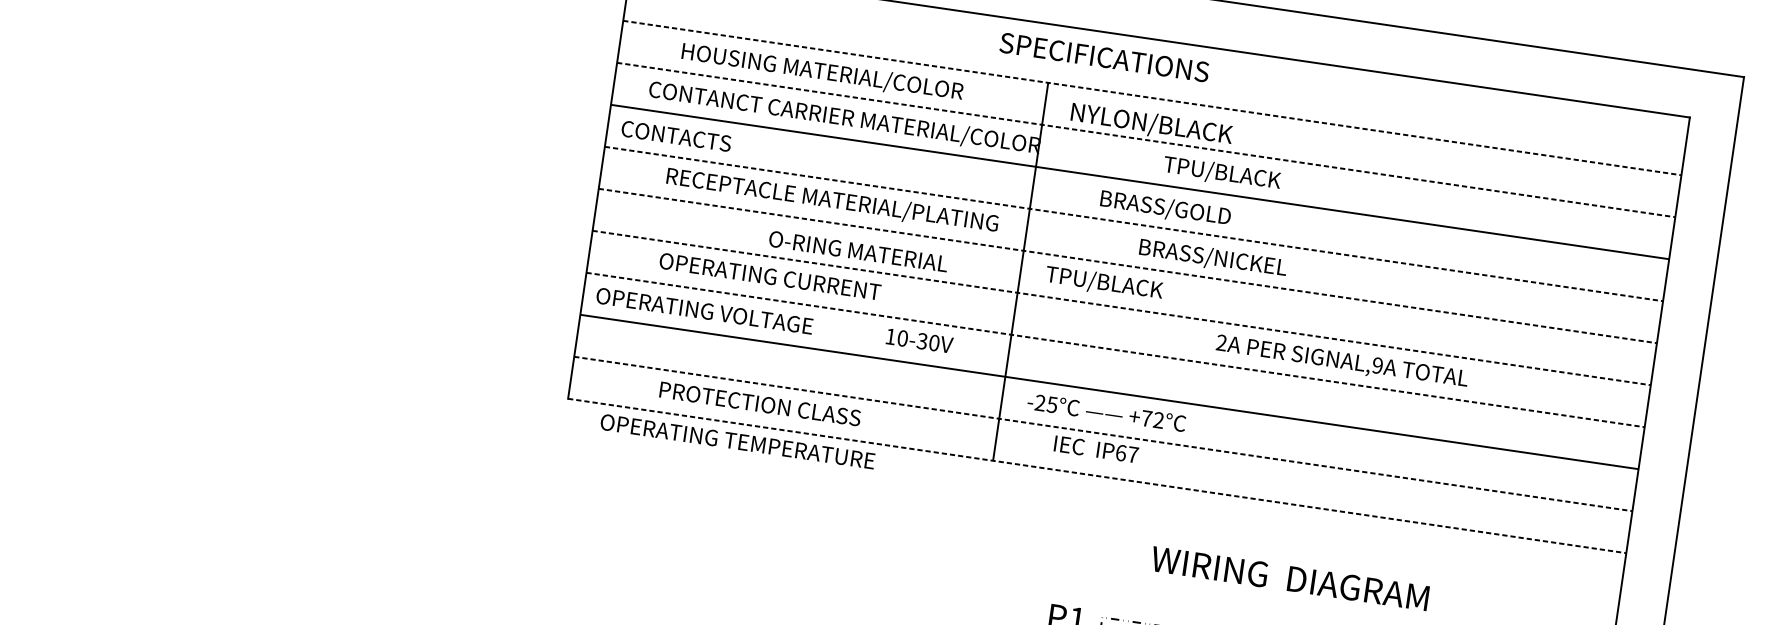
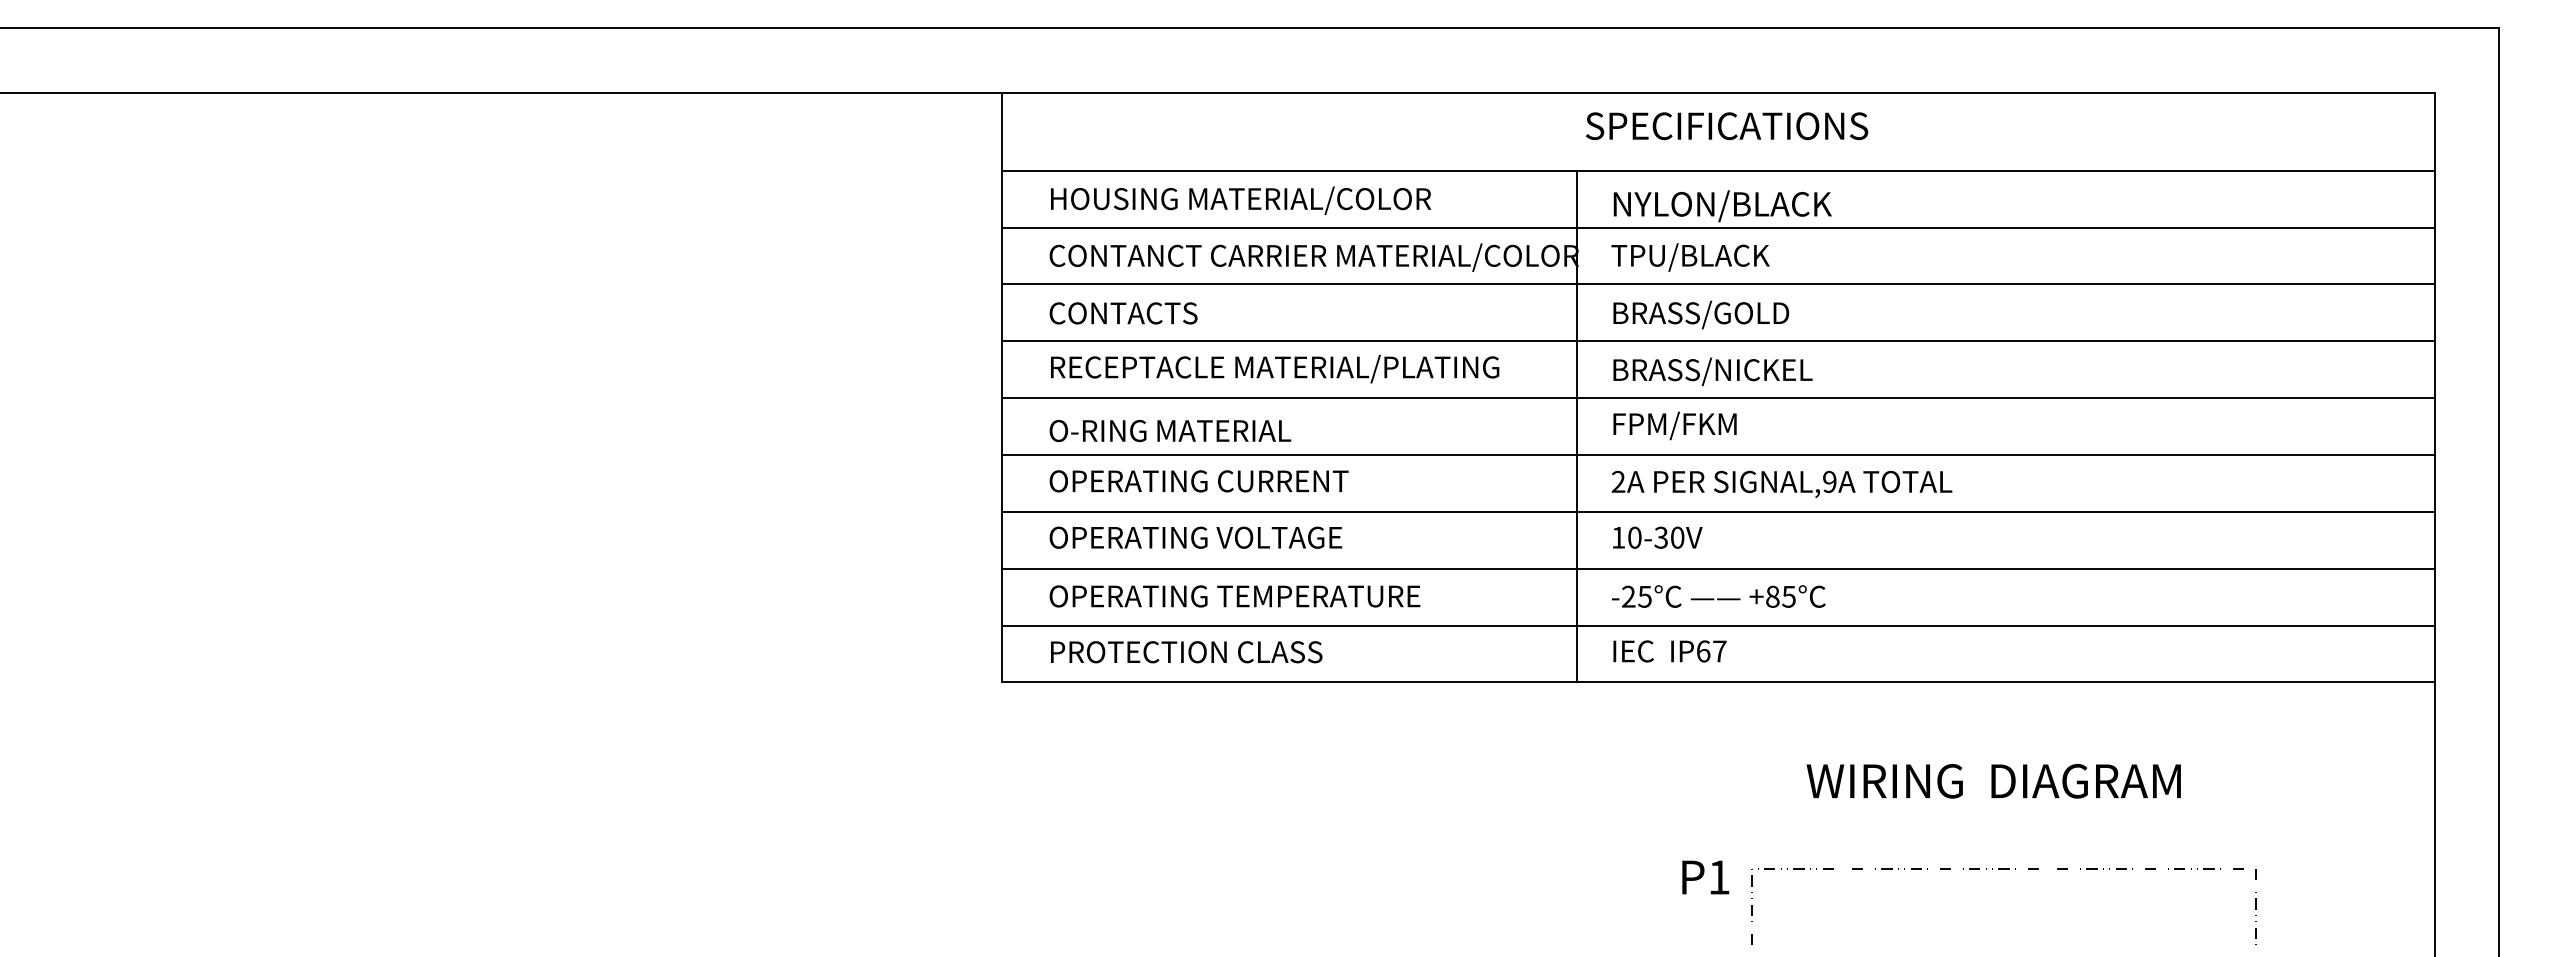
text: (1104, 57) -> (1727, 126), moved
text: (822, 72) -> (1241, 200), moved
line: (1152, 97) -> (1718, 170), dashed -> solid
text: (676, 136) -> (1123, 313), moved
line: (1146, 140) -> (1718, 227), dashed -> solid
text: (1222, 173) -> (1690, 257), moved
text: (832, 201) -> (1275, 369), moved
text: (1165, 208) -> (1701, 314), moved
line: (1134, 224) -> (1718, 341), dashed -> solid
text: (858, 251) -> (1170, 431), moved
text: (1212, 258) -> (1712, 371), moved
line: (1128, 266) -> (1718, 398), dashed -> solid
text: (769, 276) -> (1198, 481), moved
text: (1104, 283) -> (1690, 425), TPU/BLACK -> FPM/FKM
line: (1121, 307) -> (1718, 454), dashed -> solid
text: (704, 310) -> (1195, 537), moved
text: (919, 340) -> (1657, 537), moved
line: (1115, 349) -> (1718, 511), dashed -> solid
text: (1341, 361) -> (1781, 483), moved
text: (760, 404) -> (1186, 652), moved
text: (1152, 419) -> (1780, 596), +72°C -> +85°C
line: (1103, 433) -> (1718, 625), dashed -> solid
text: (737, 441) -> (1234, 596), moved
text: (1096, 449) -> (1669, 651), moved
line: (1097, 476) -> (1718, 682), dashed -> solid

